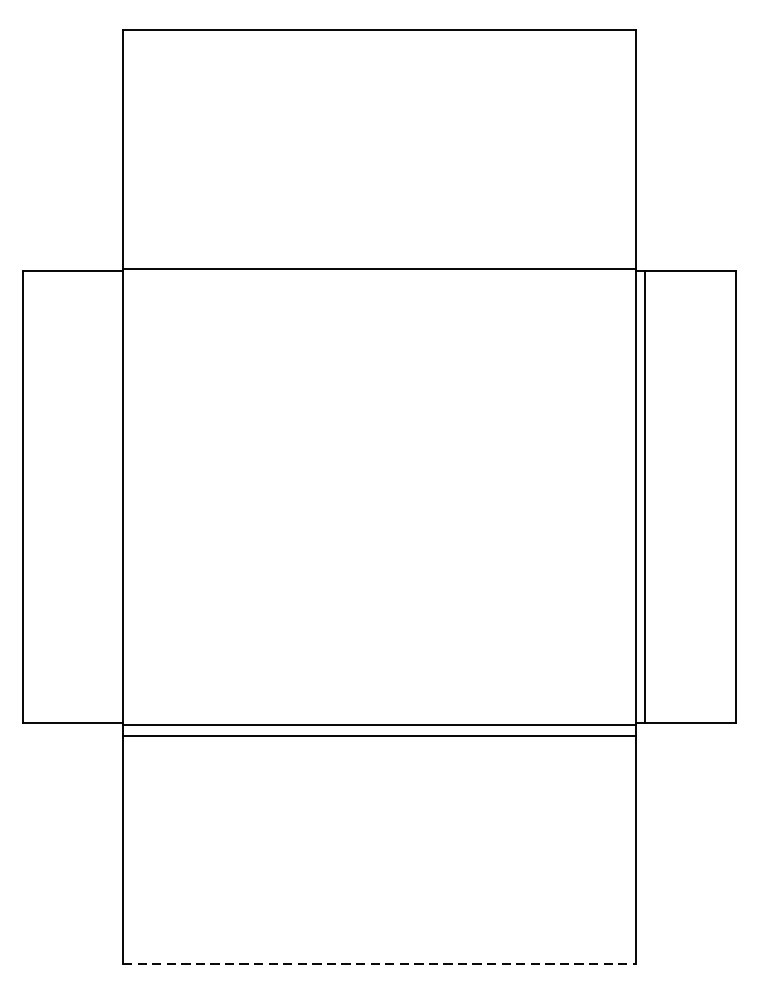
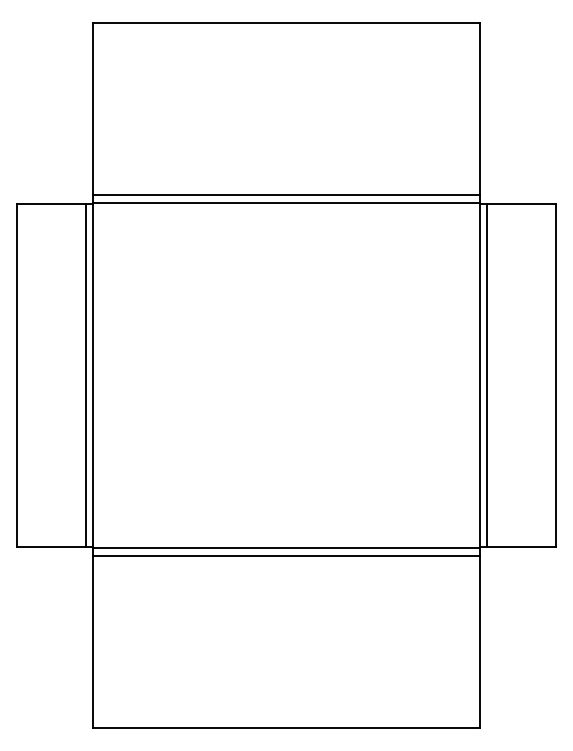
line: (379, 258) -> (286, 195), added
line: (113, 497) -> (85, 375), added
line: (379, 964) -> (286, 728), dashed -> solid

